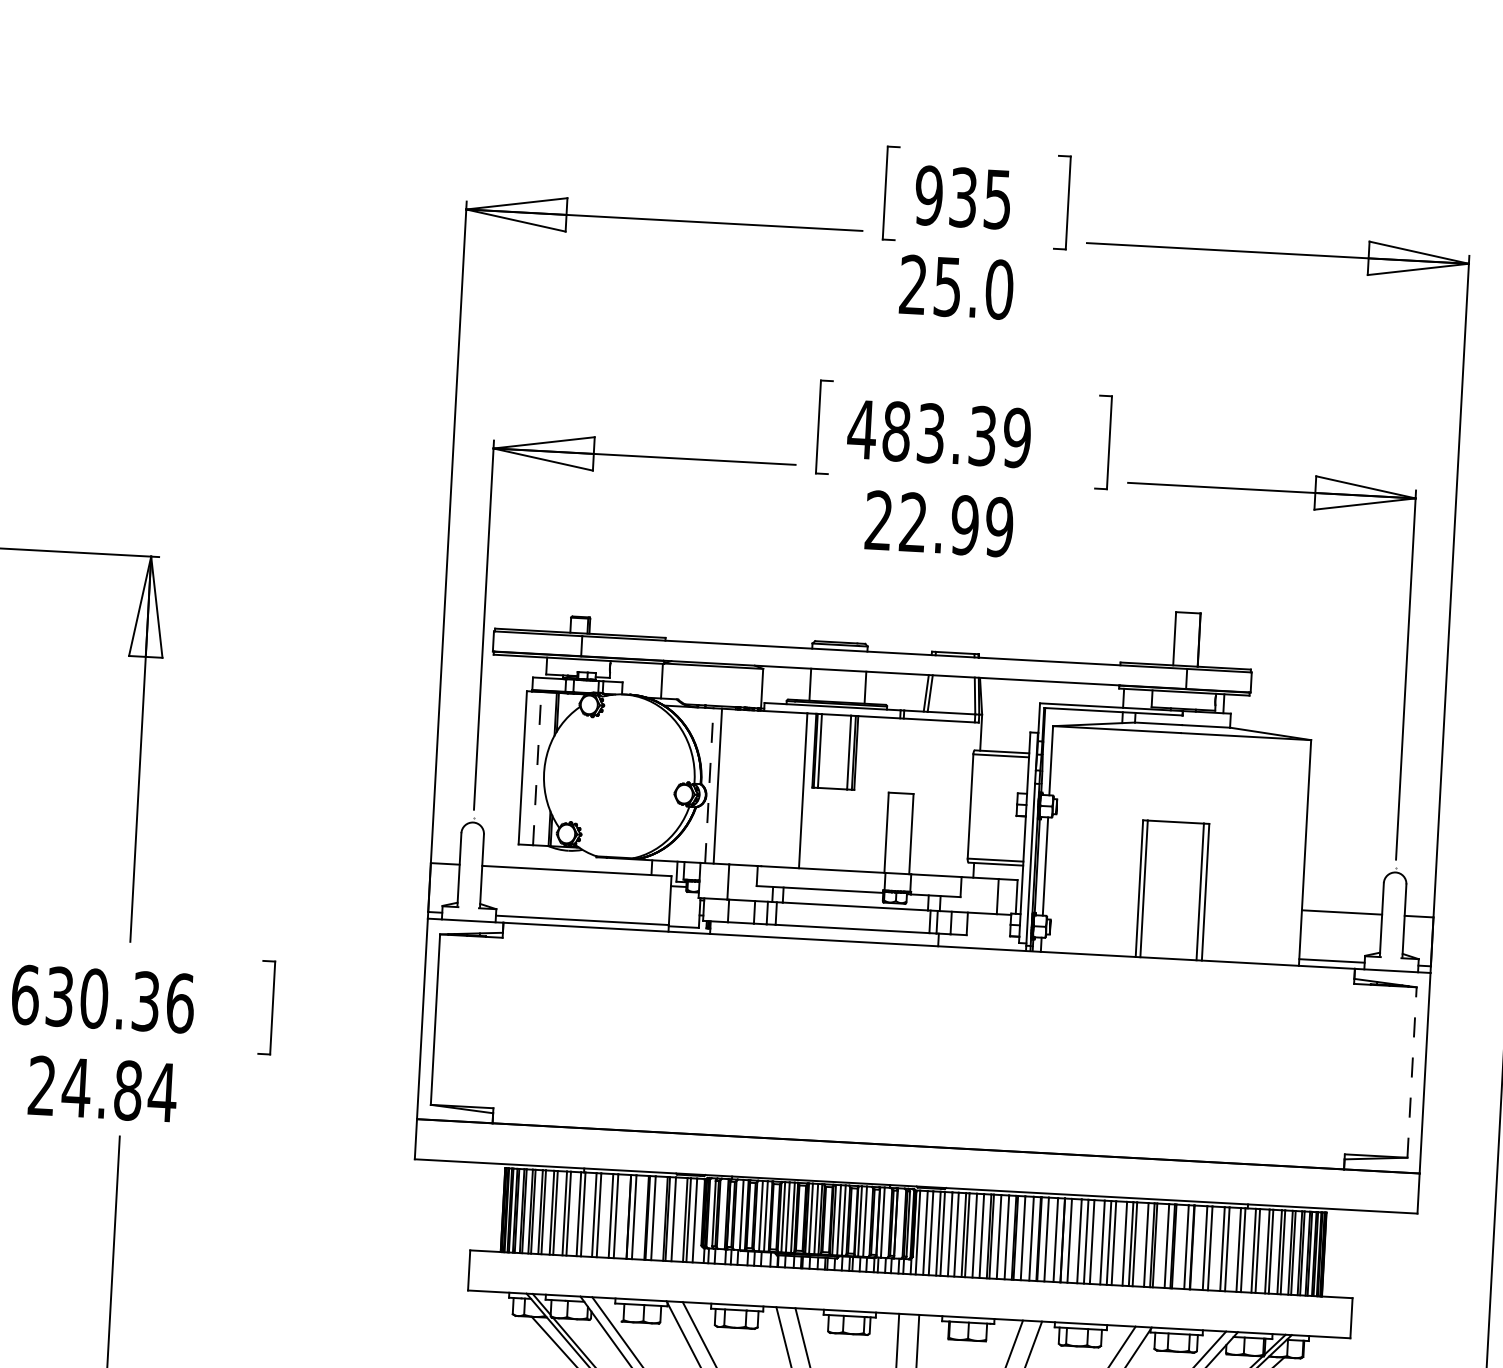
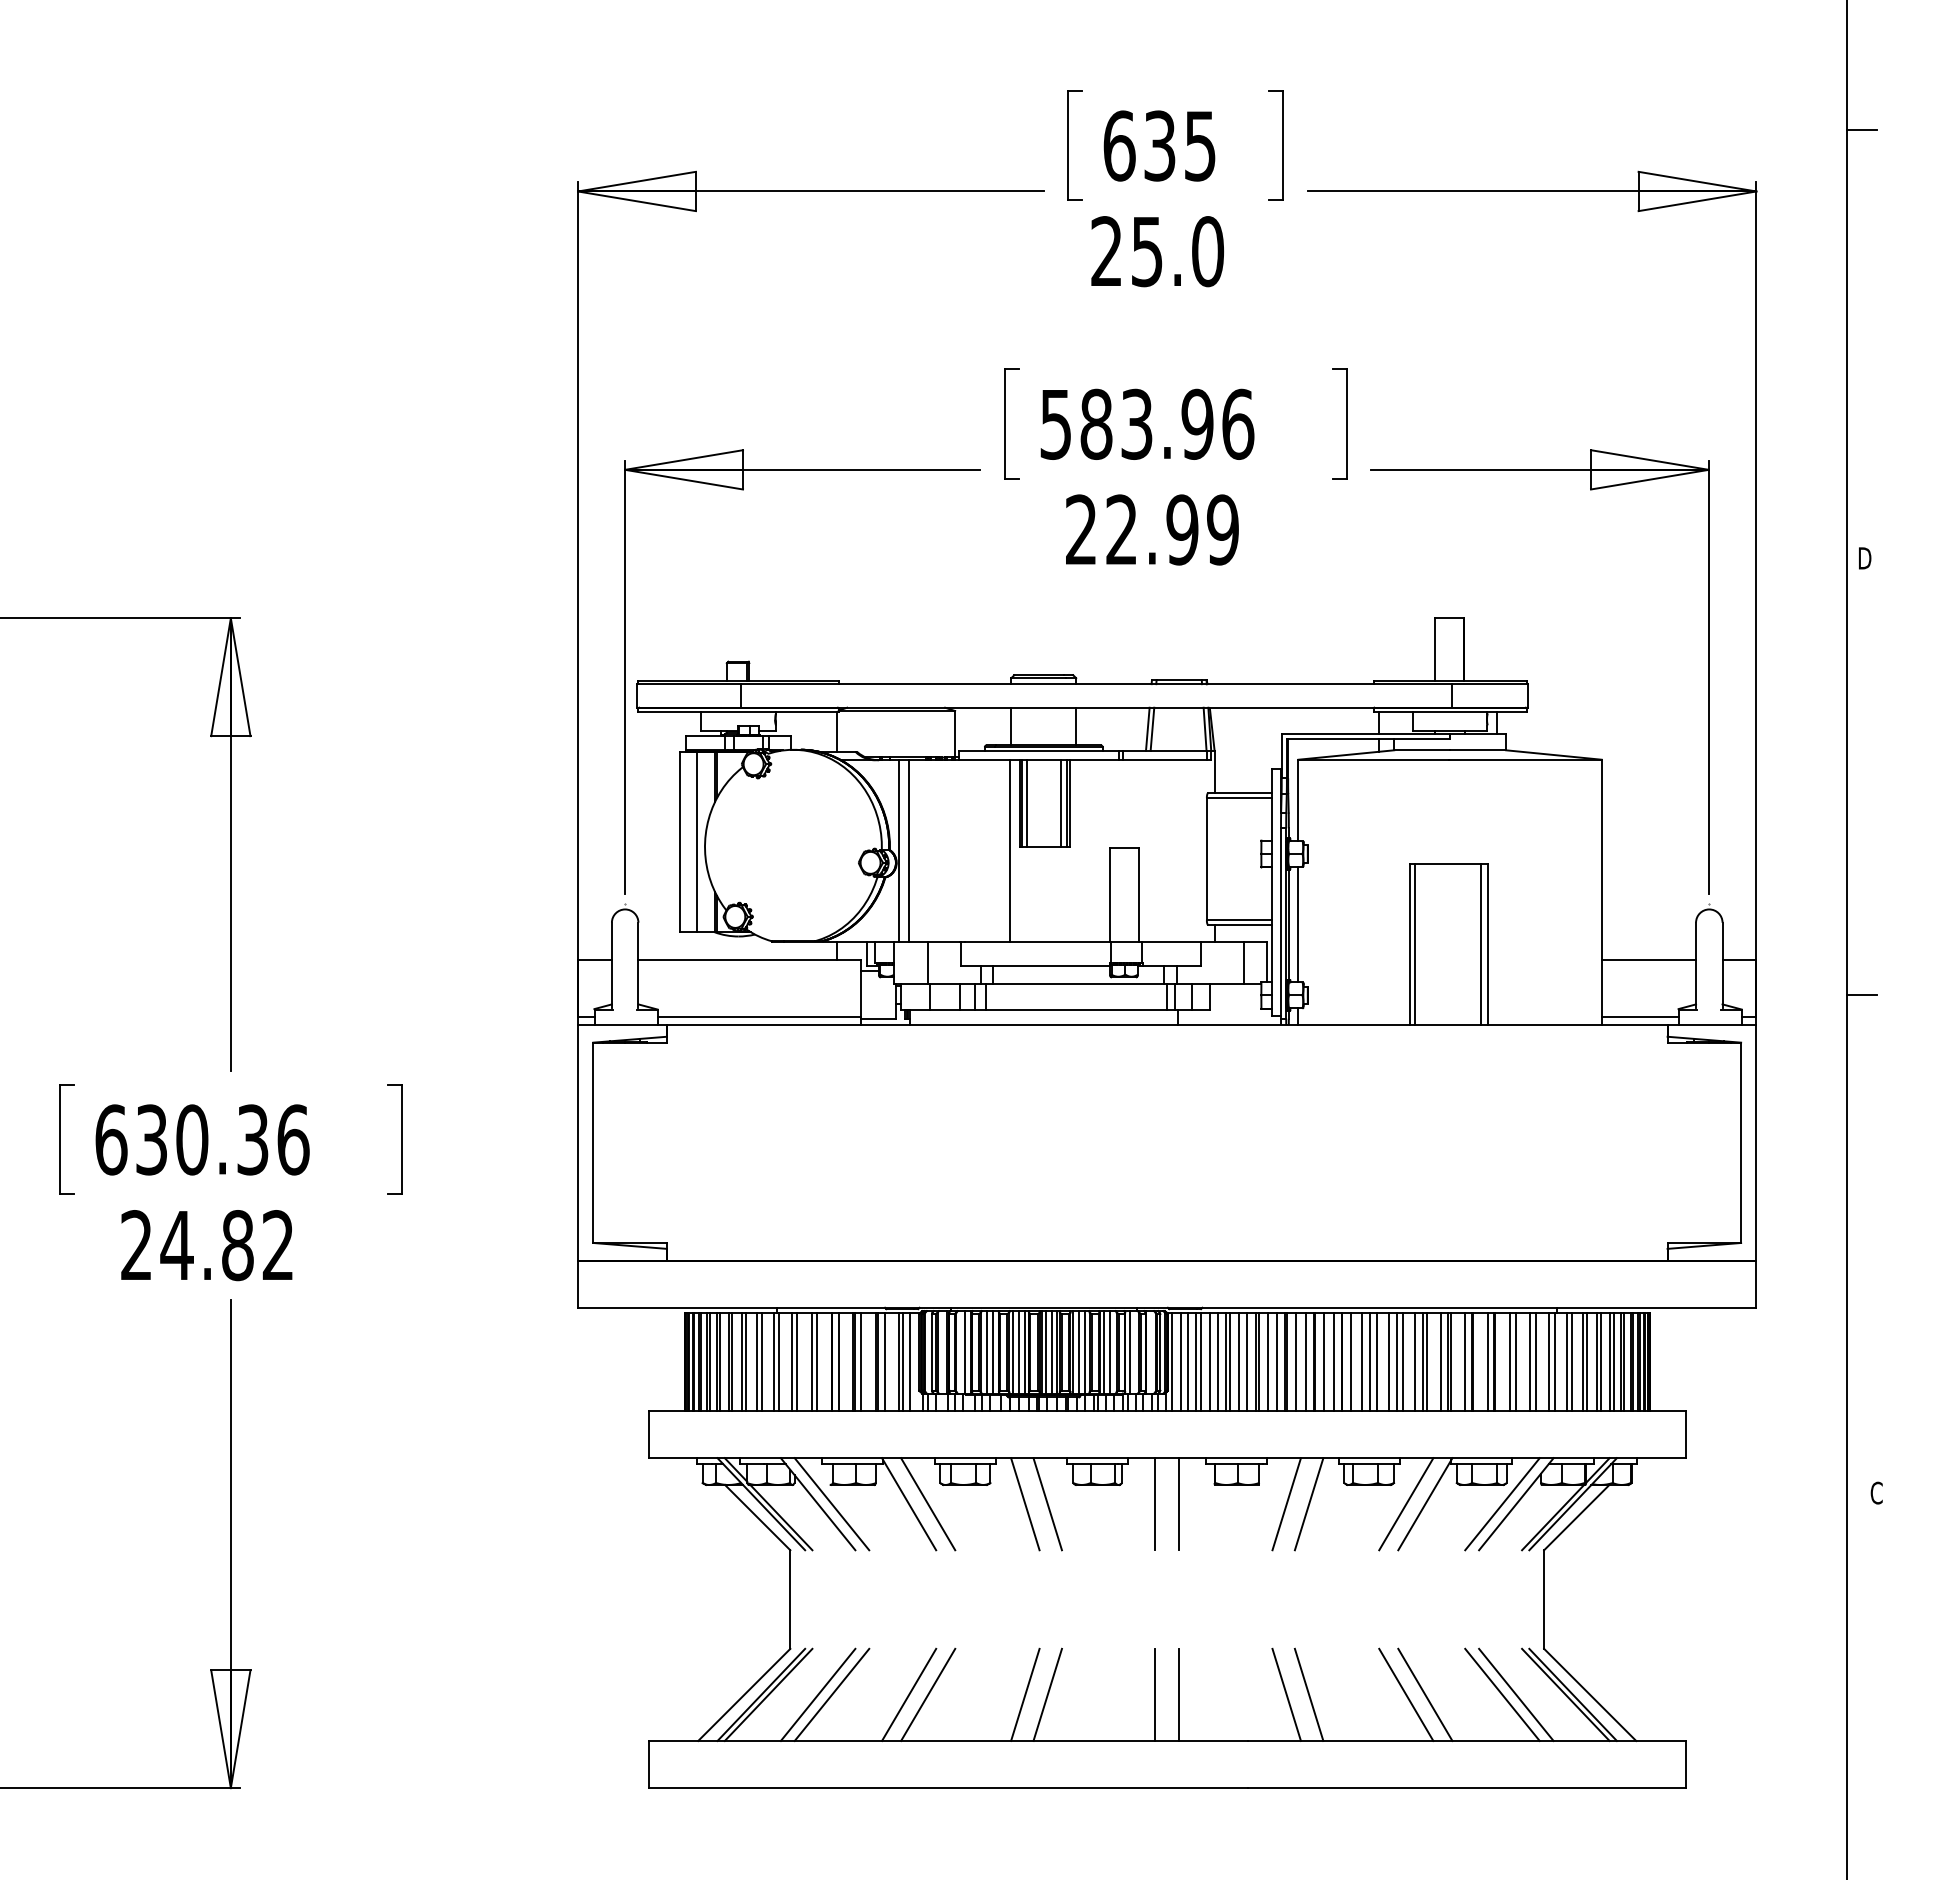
text: (929, 195) -> (1119, 145), 935 -> 635
text: (939, 433) -> (1146, 423), 483.39 -> 583.96
line: (537, 768) -> (696, 841), dashed -> solid
line: (709, 785) -> (899, 850), dashed -> solid
line: (1412, 1072) -> (1741, 1142), dashed -> solid
text: (162, 1091) -> (278, 1244), 24.84 -> 24.82

